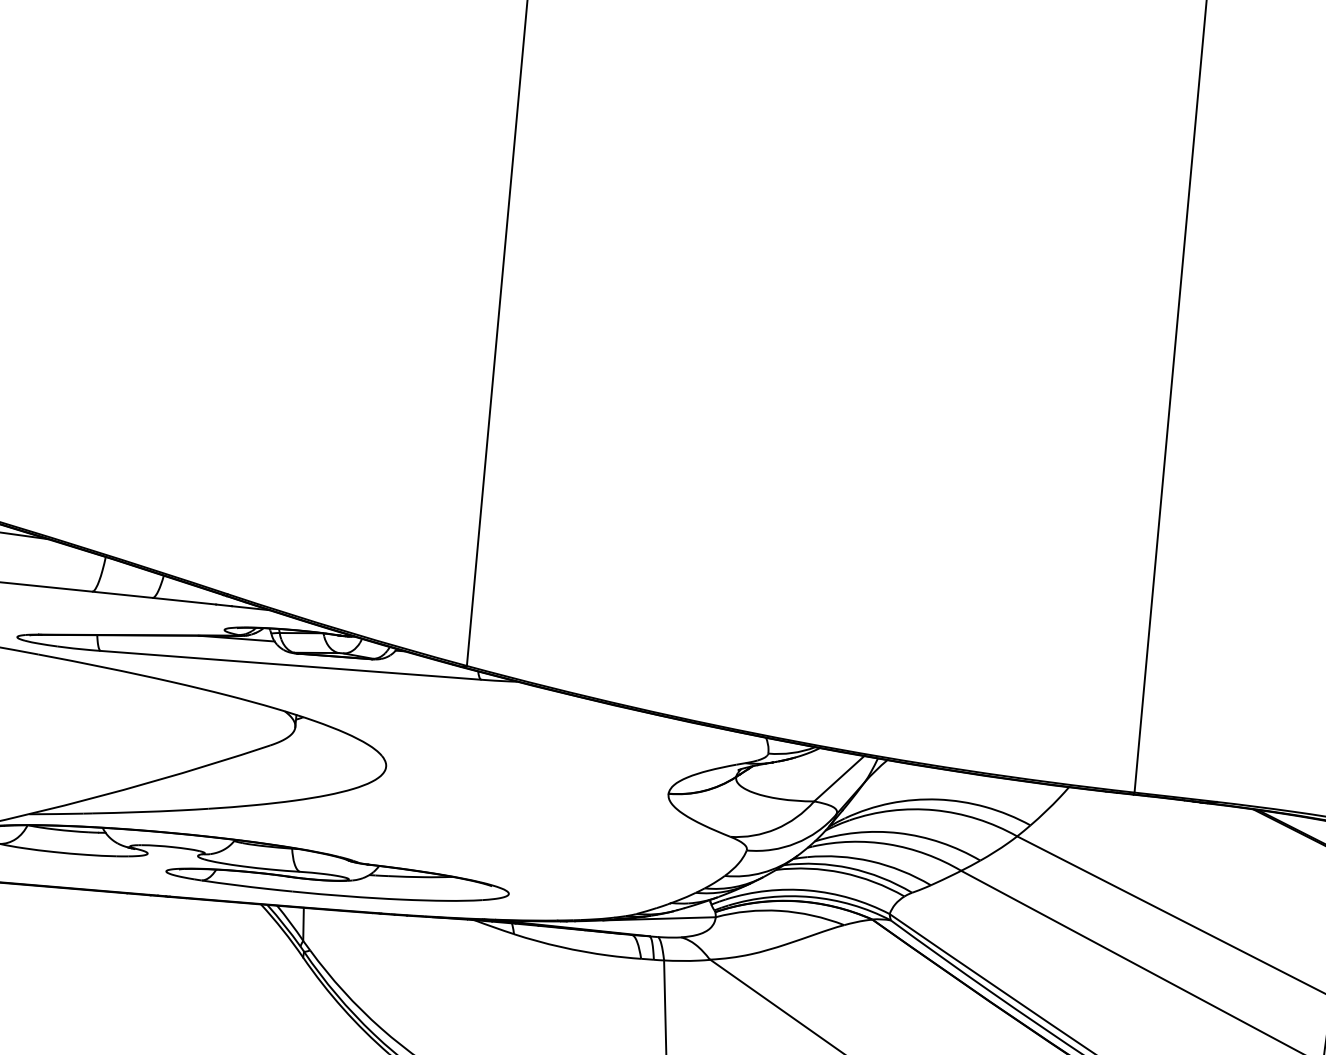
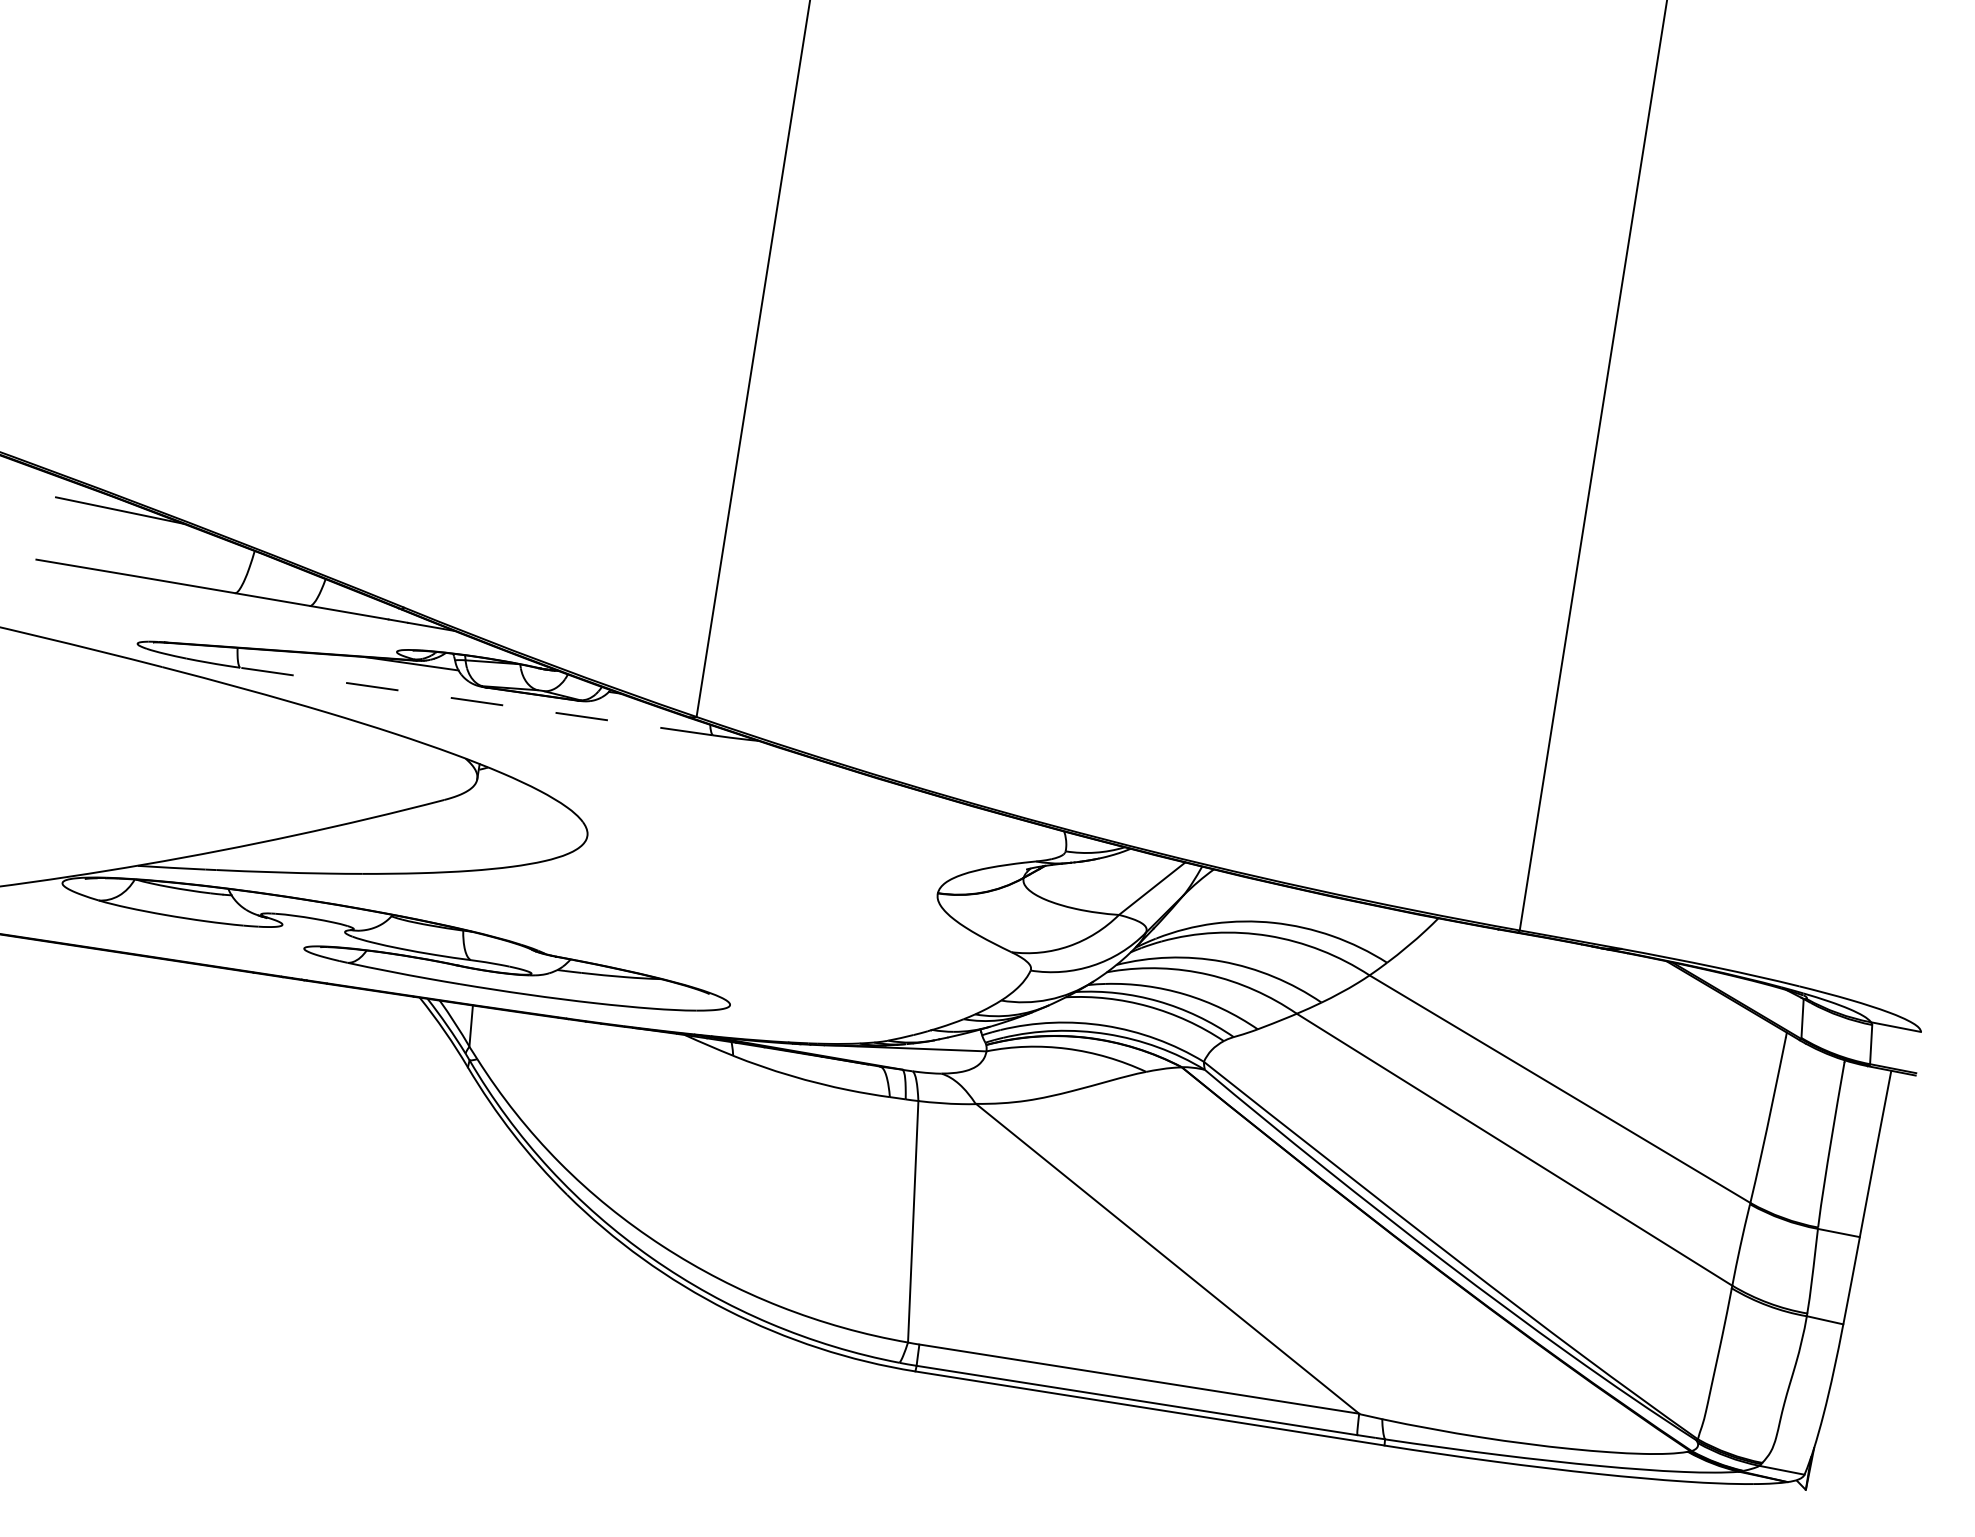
line: (290, 665) -> (476, 701), solid -> dashed

